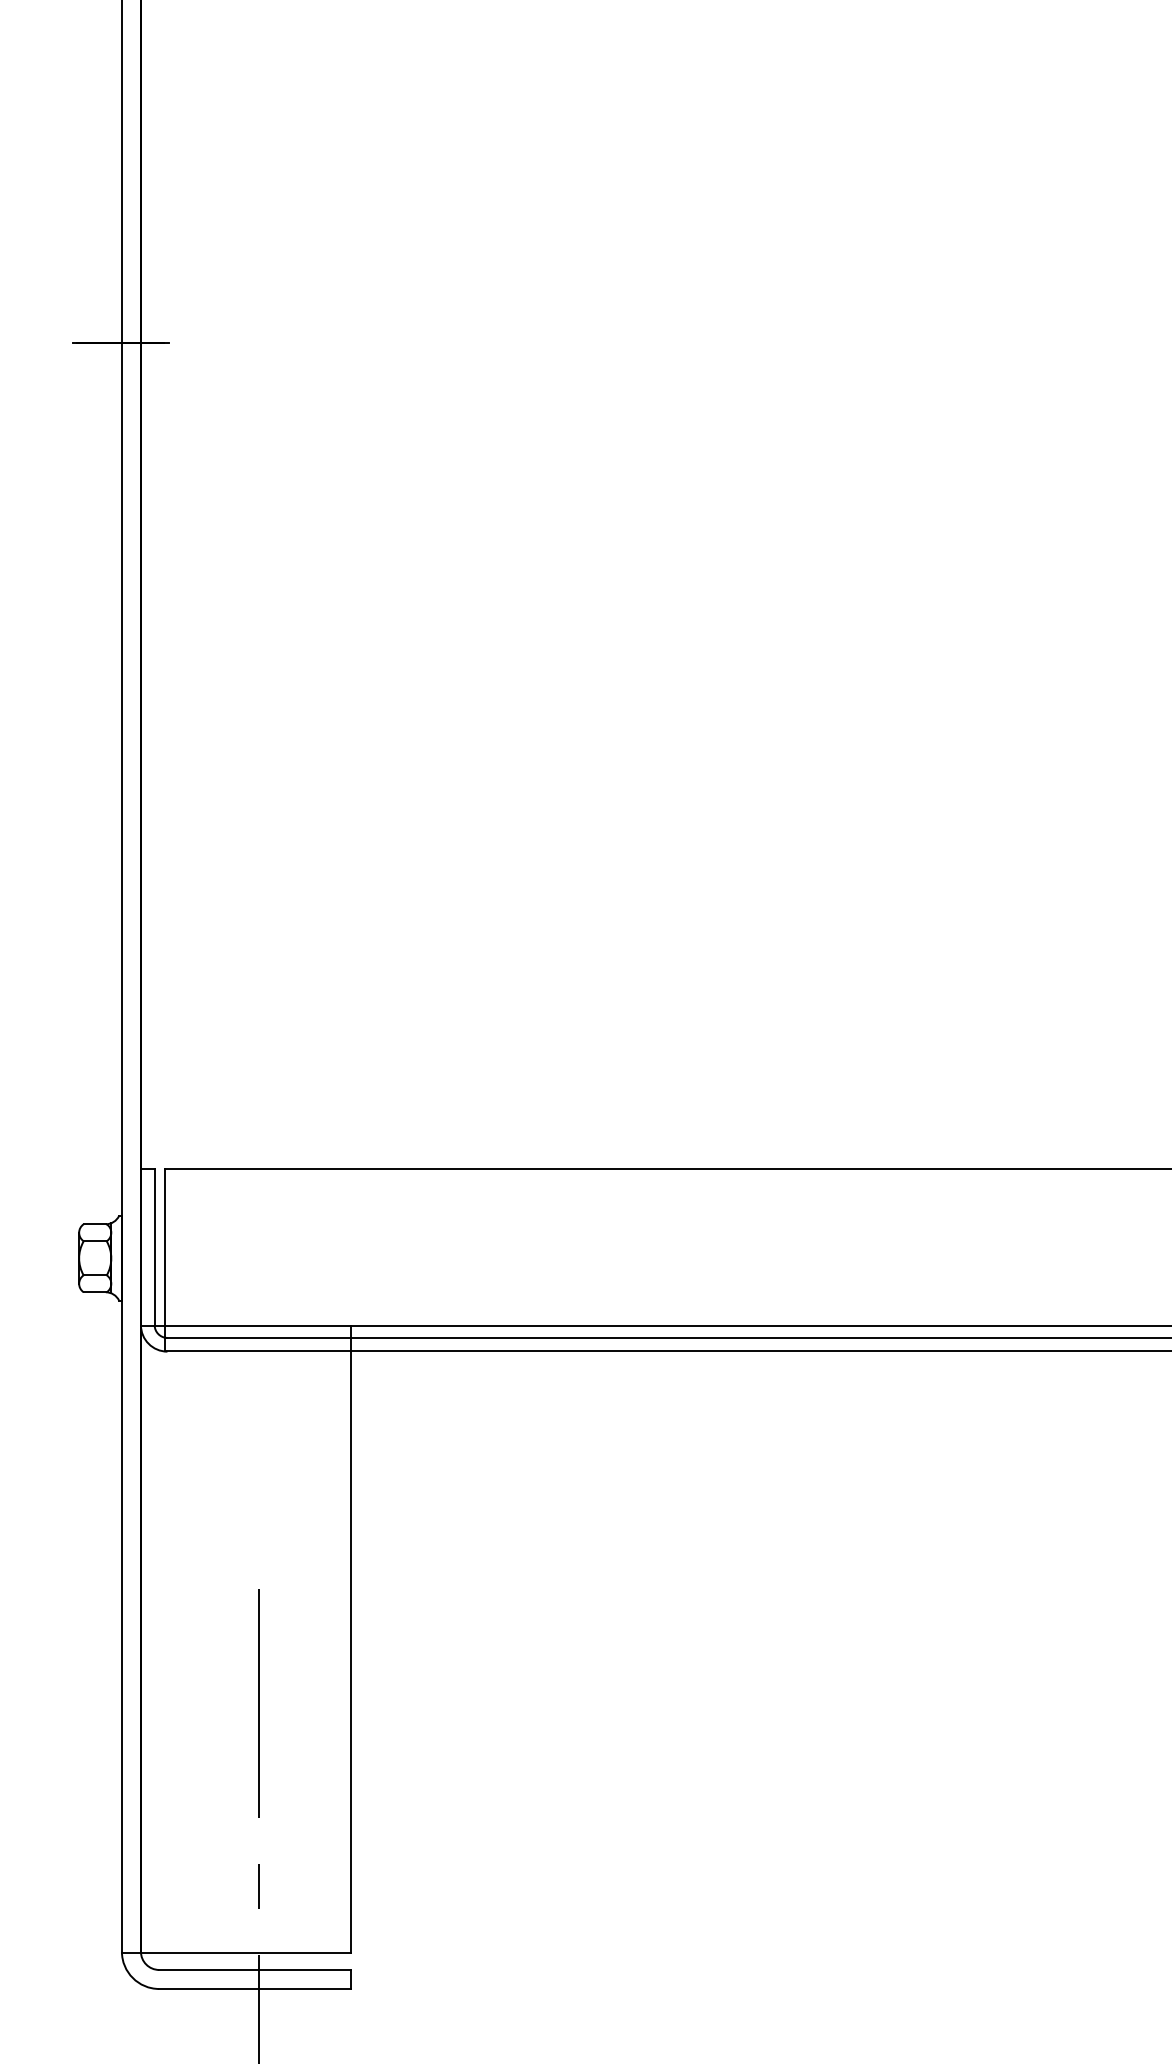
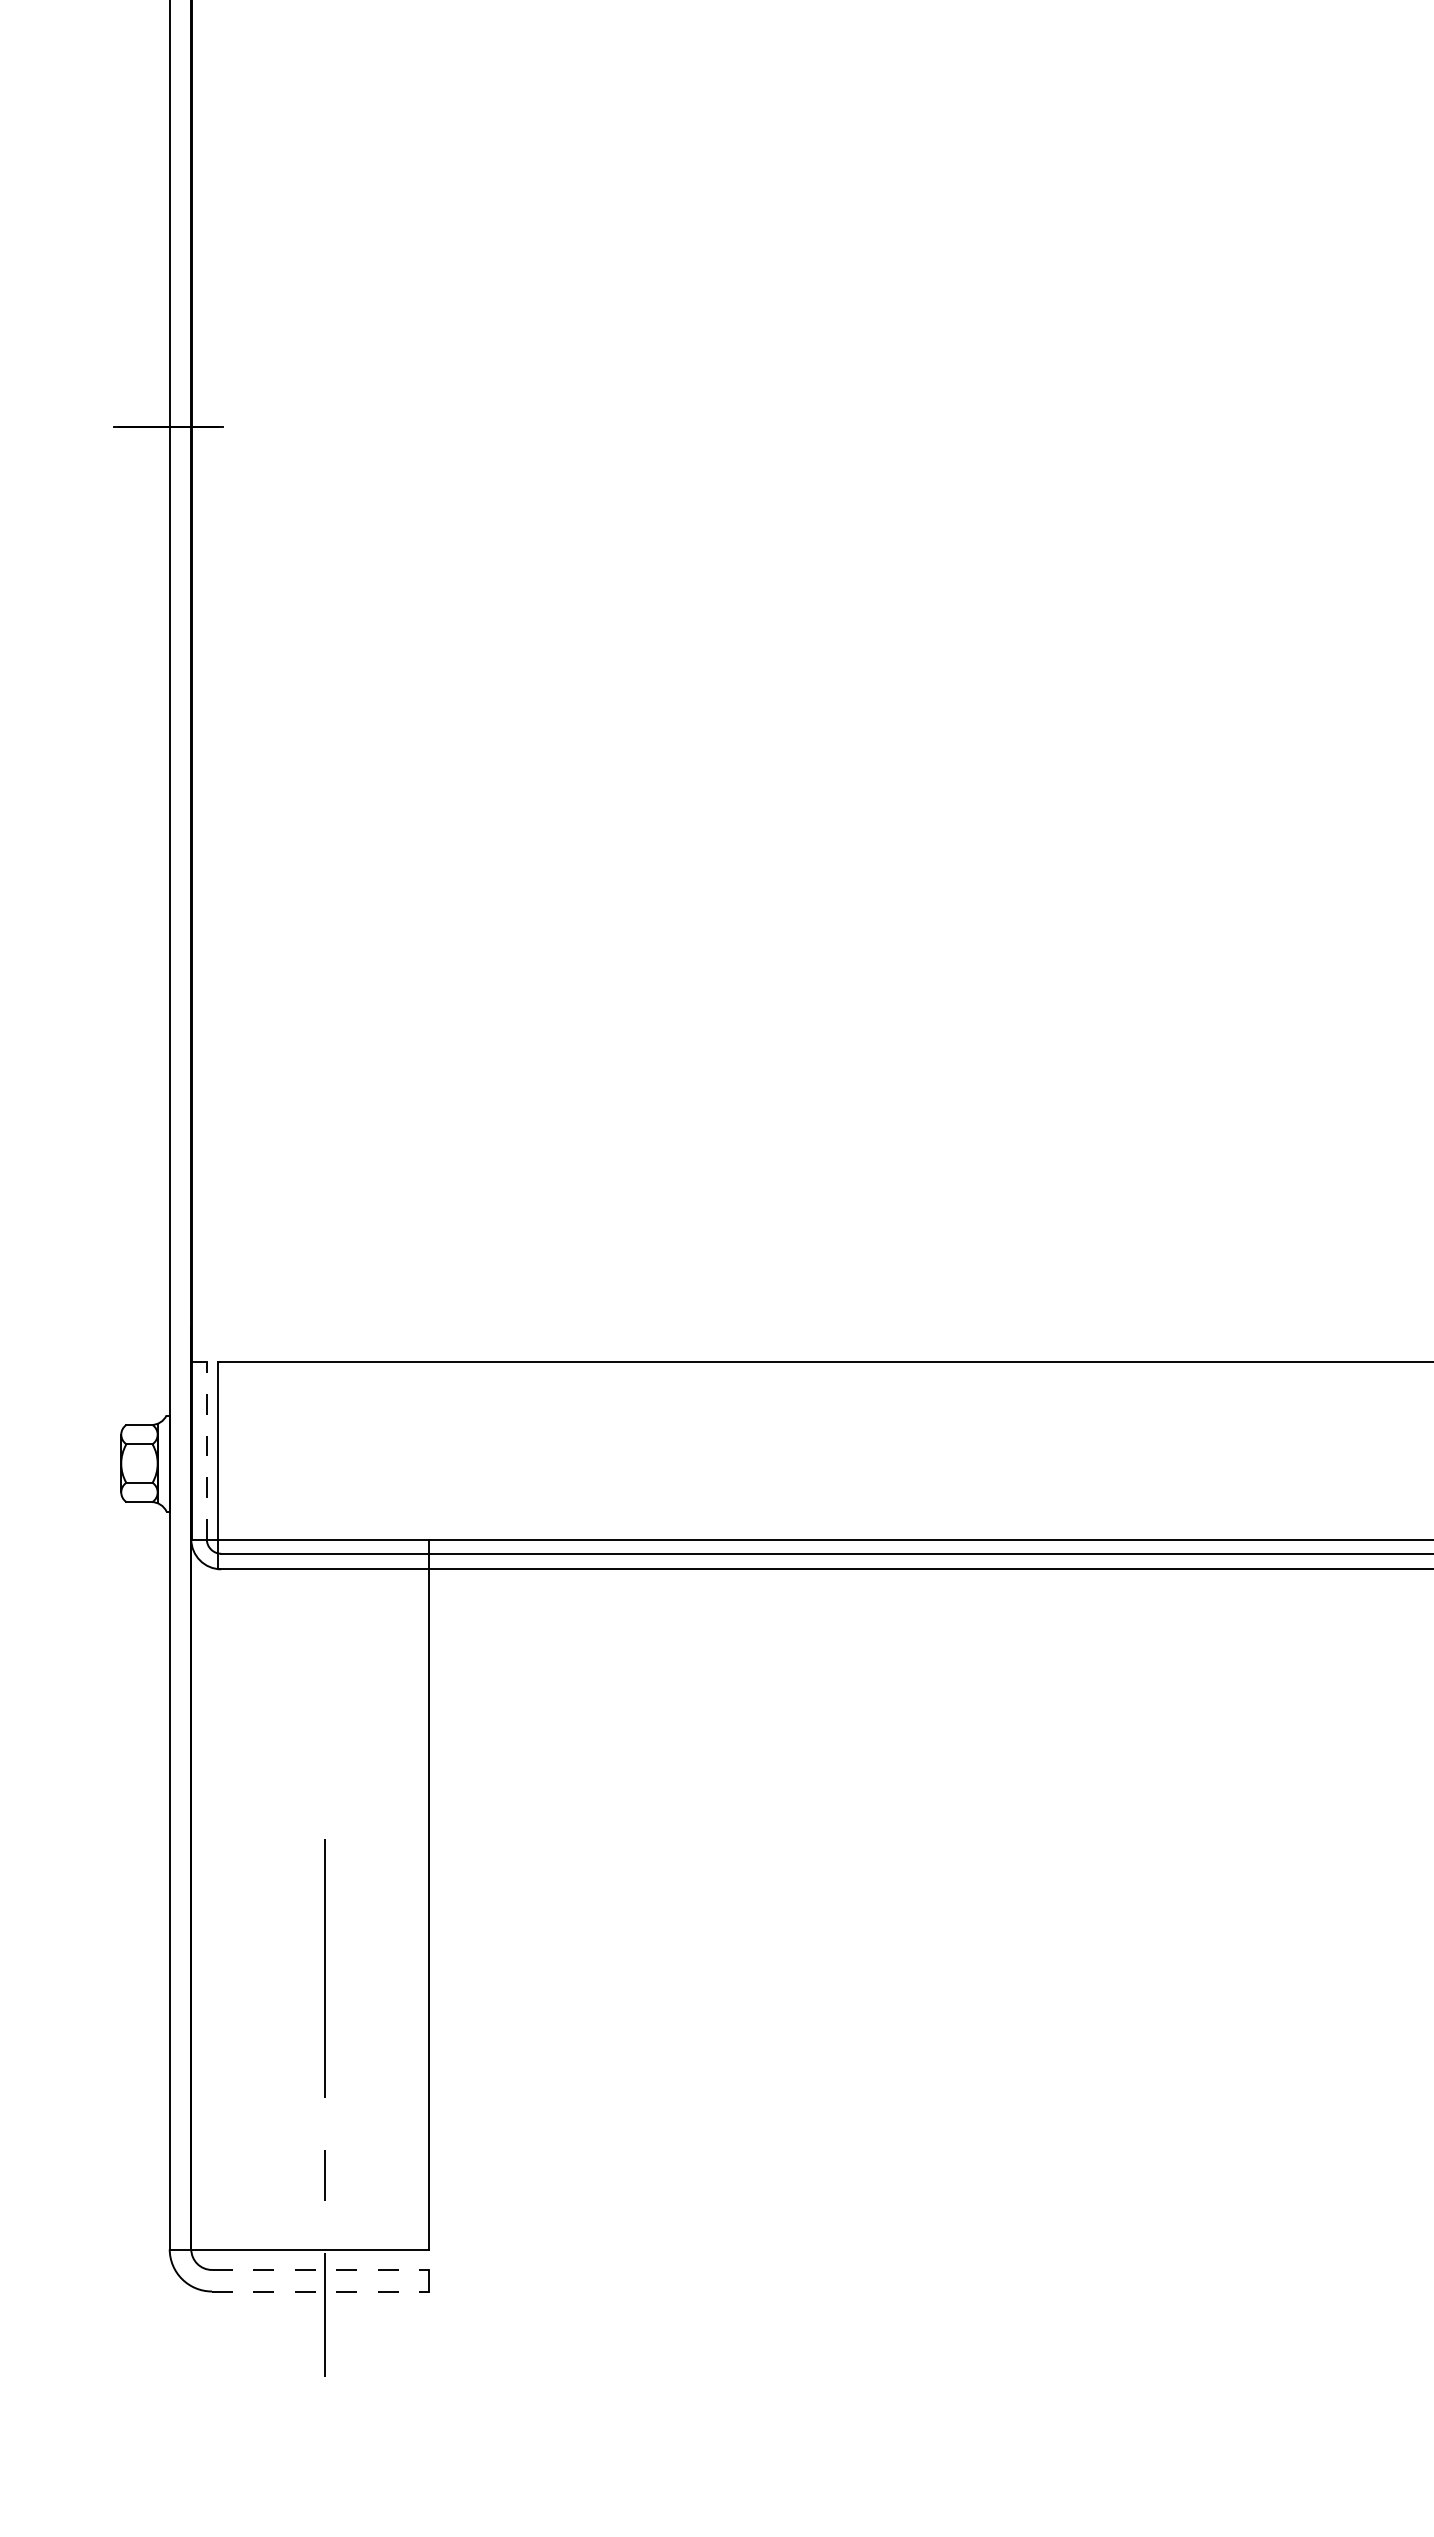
line: (154, 1246) -> (206, 1450), solid -> dashed
line: (254, 1969) -> (320, 2269), solid -> dashed
line: (254, 1988) -> (320, 2291), solid -> dashed

